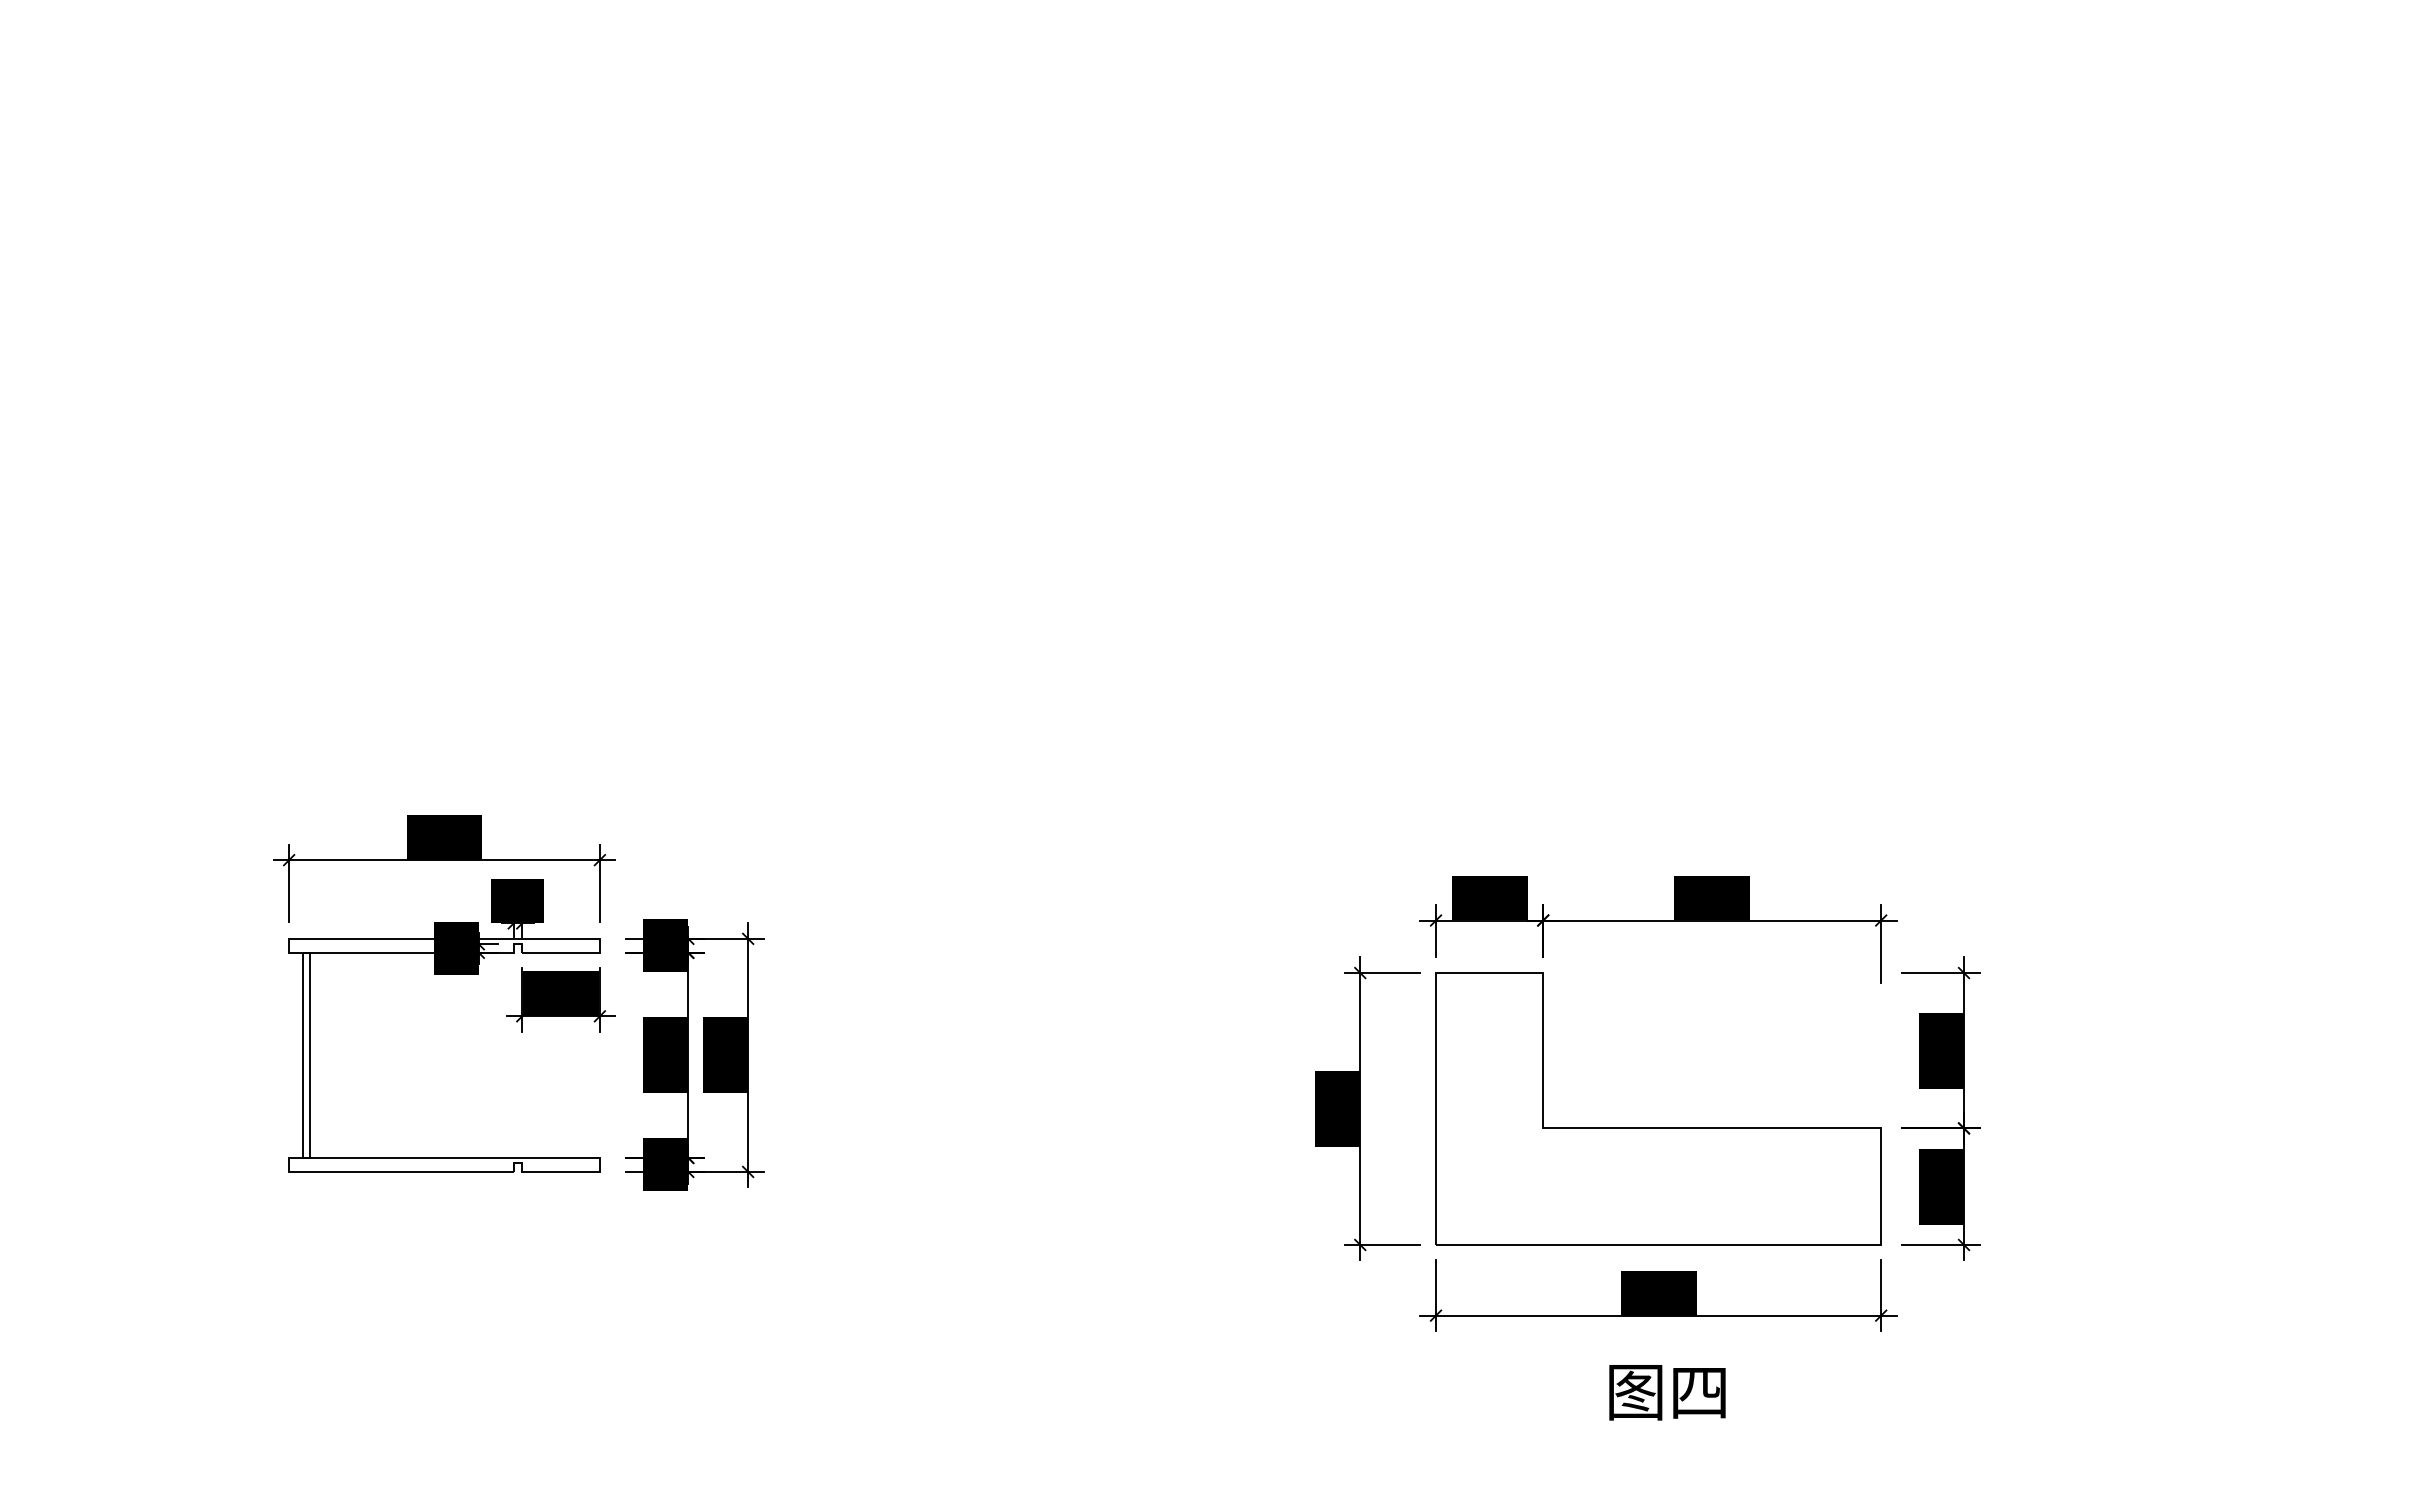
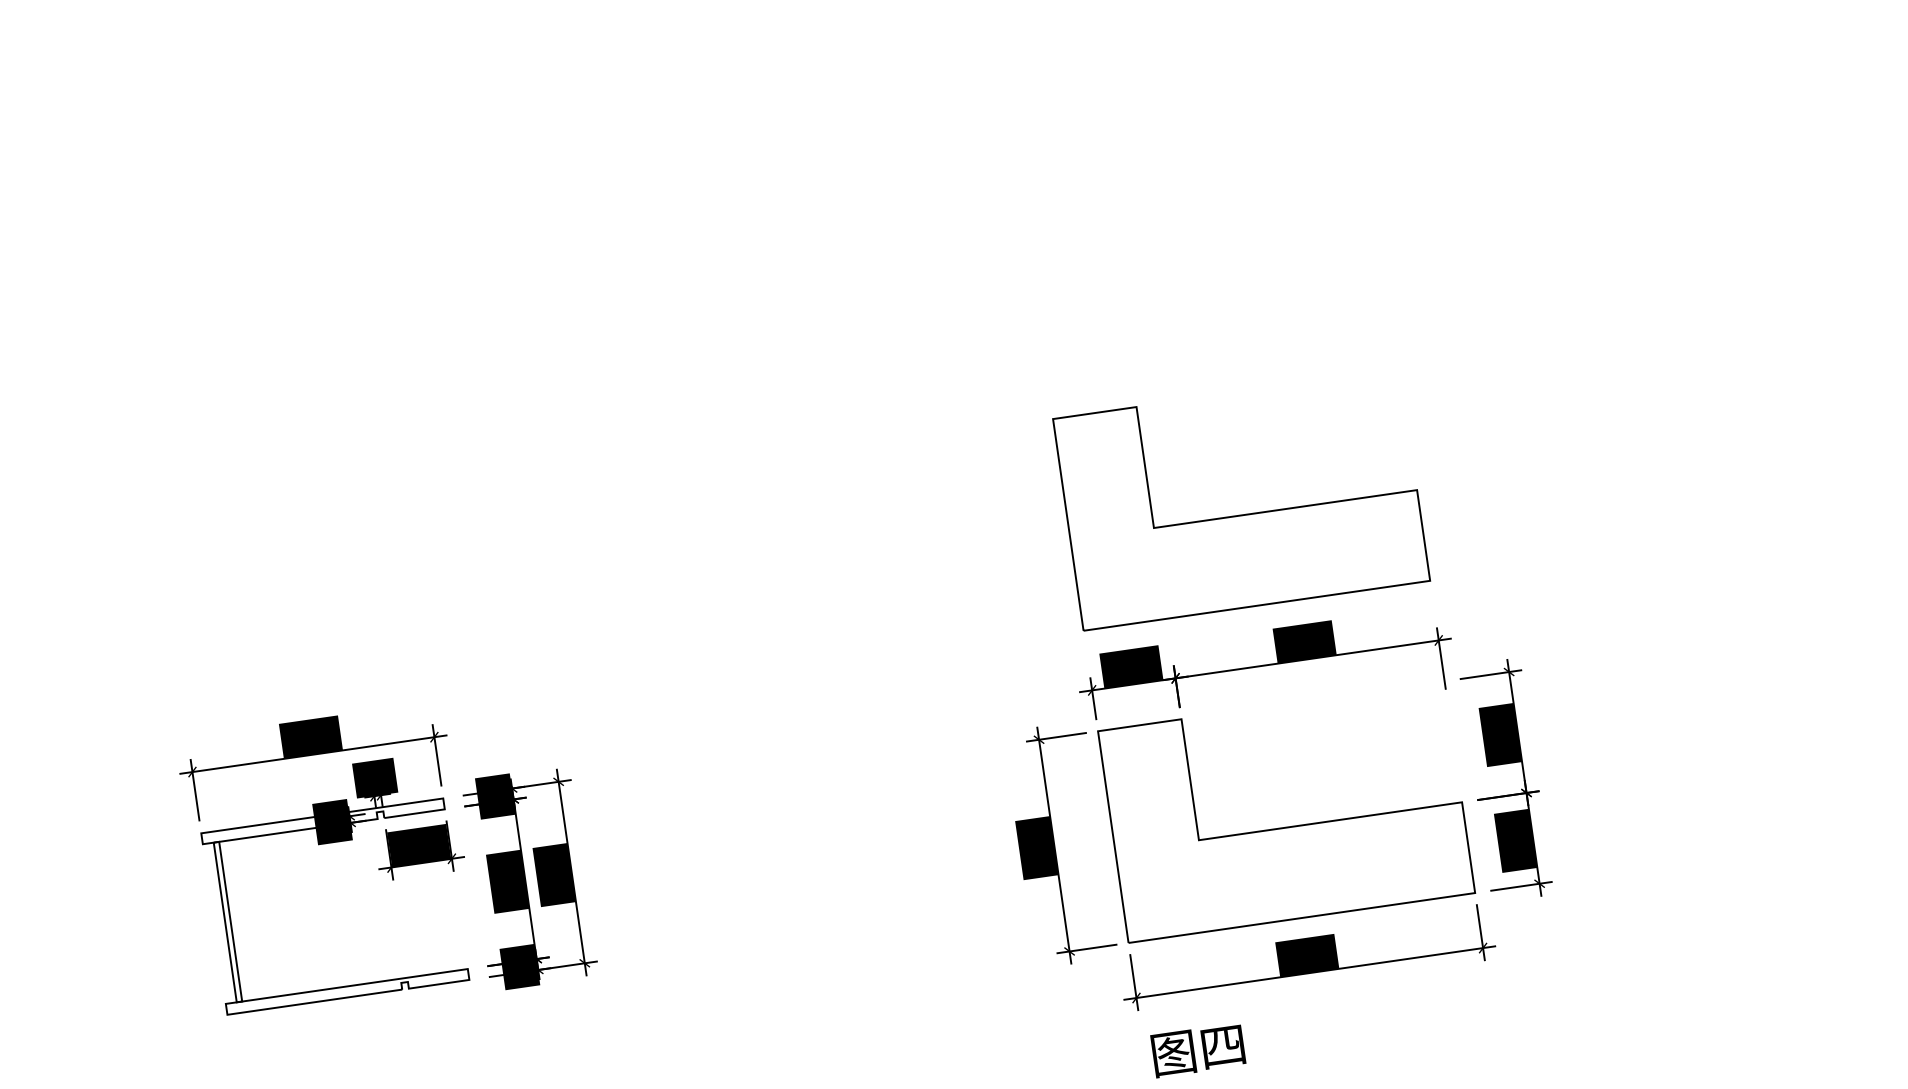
part: (1658, 726) -> (1243, 514), added
text: (1667, 1392) -> (1198, 1050), moved

